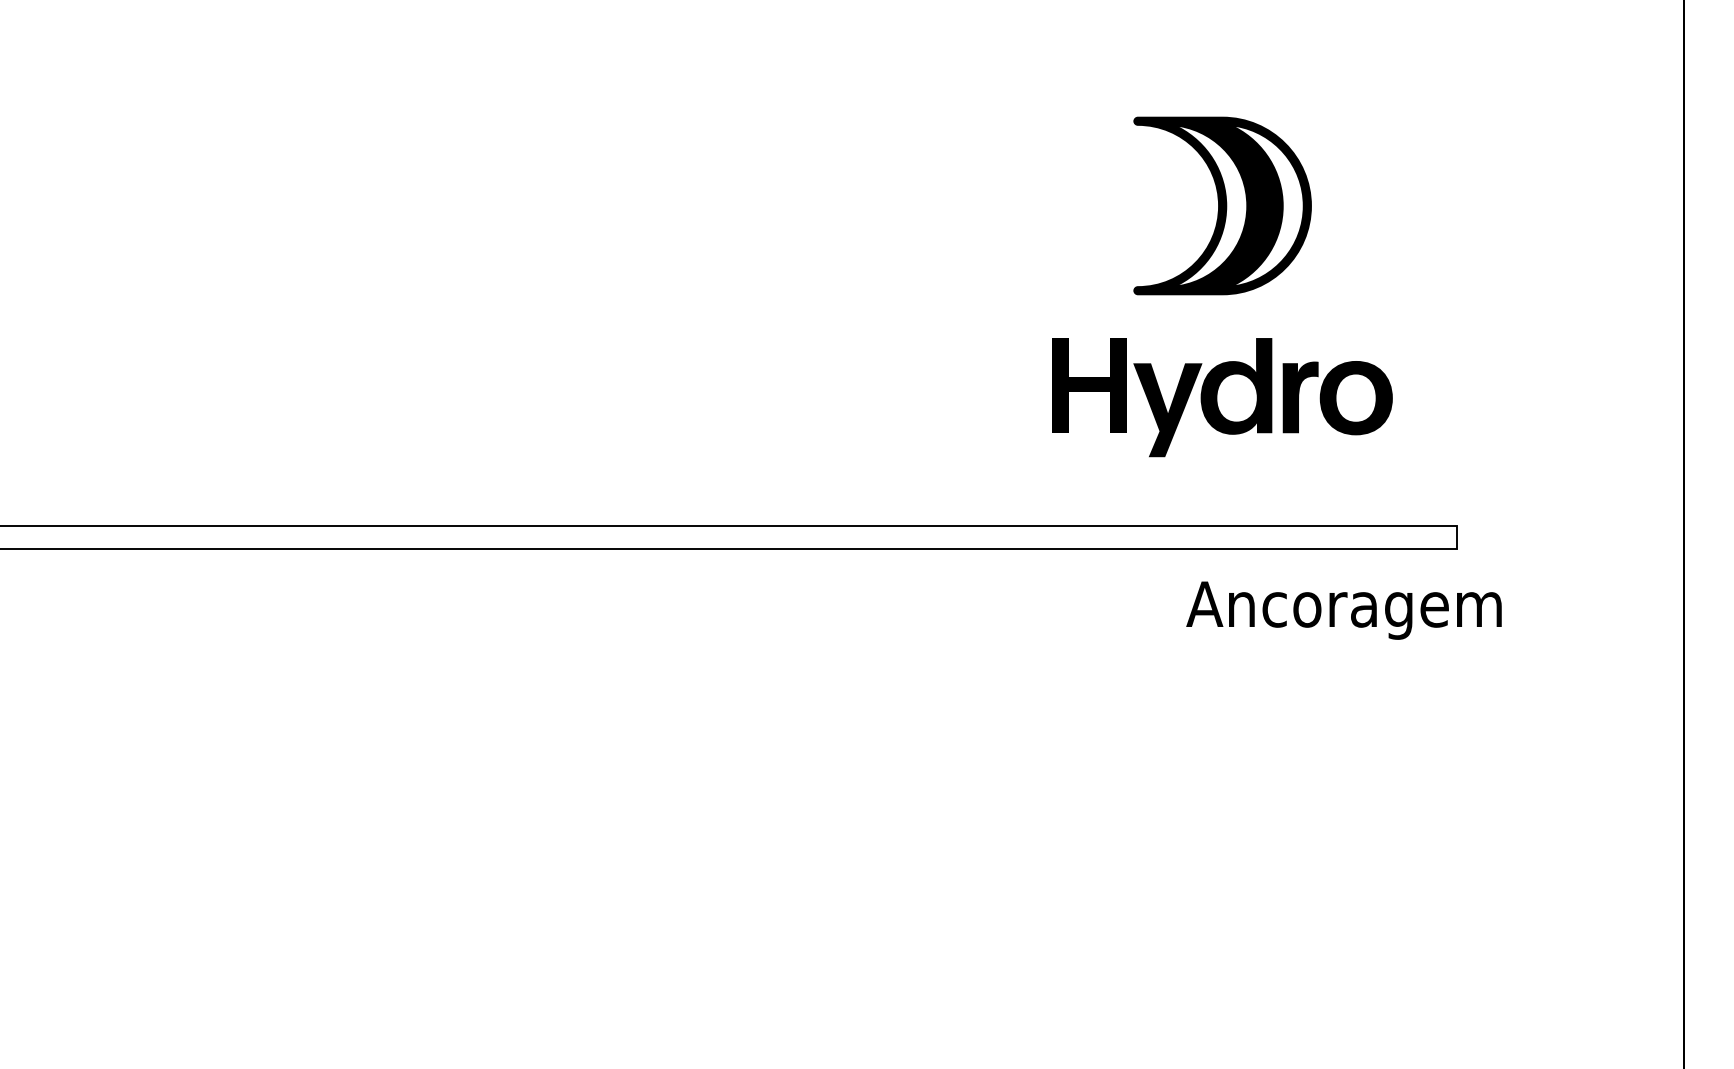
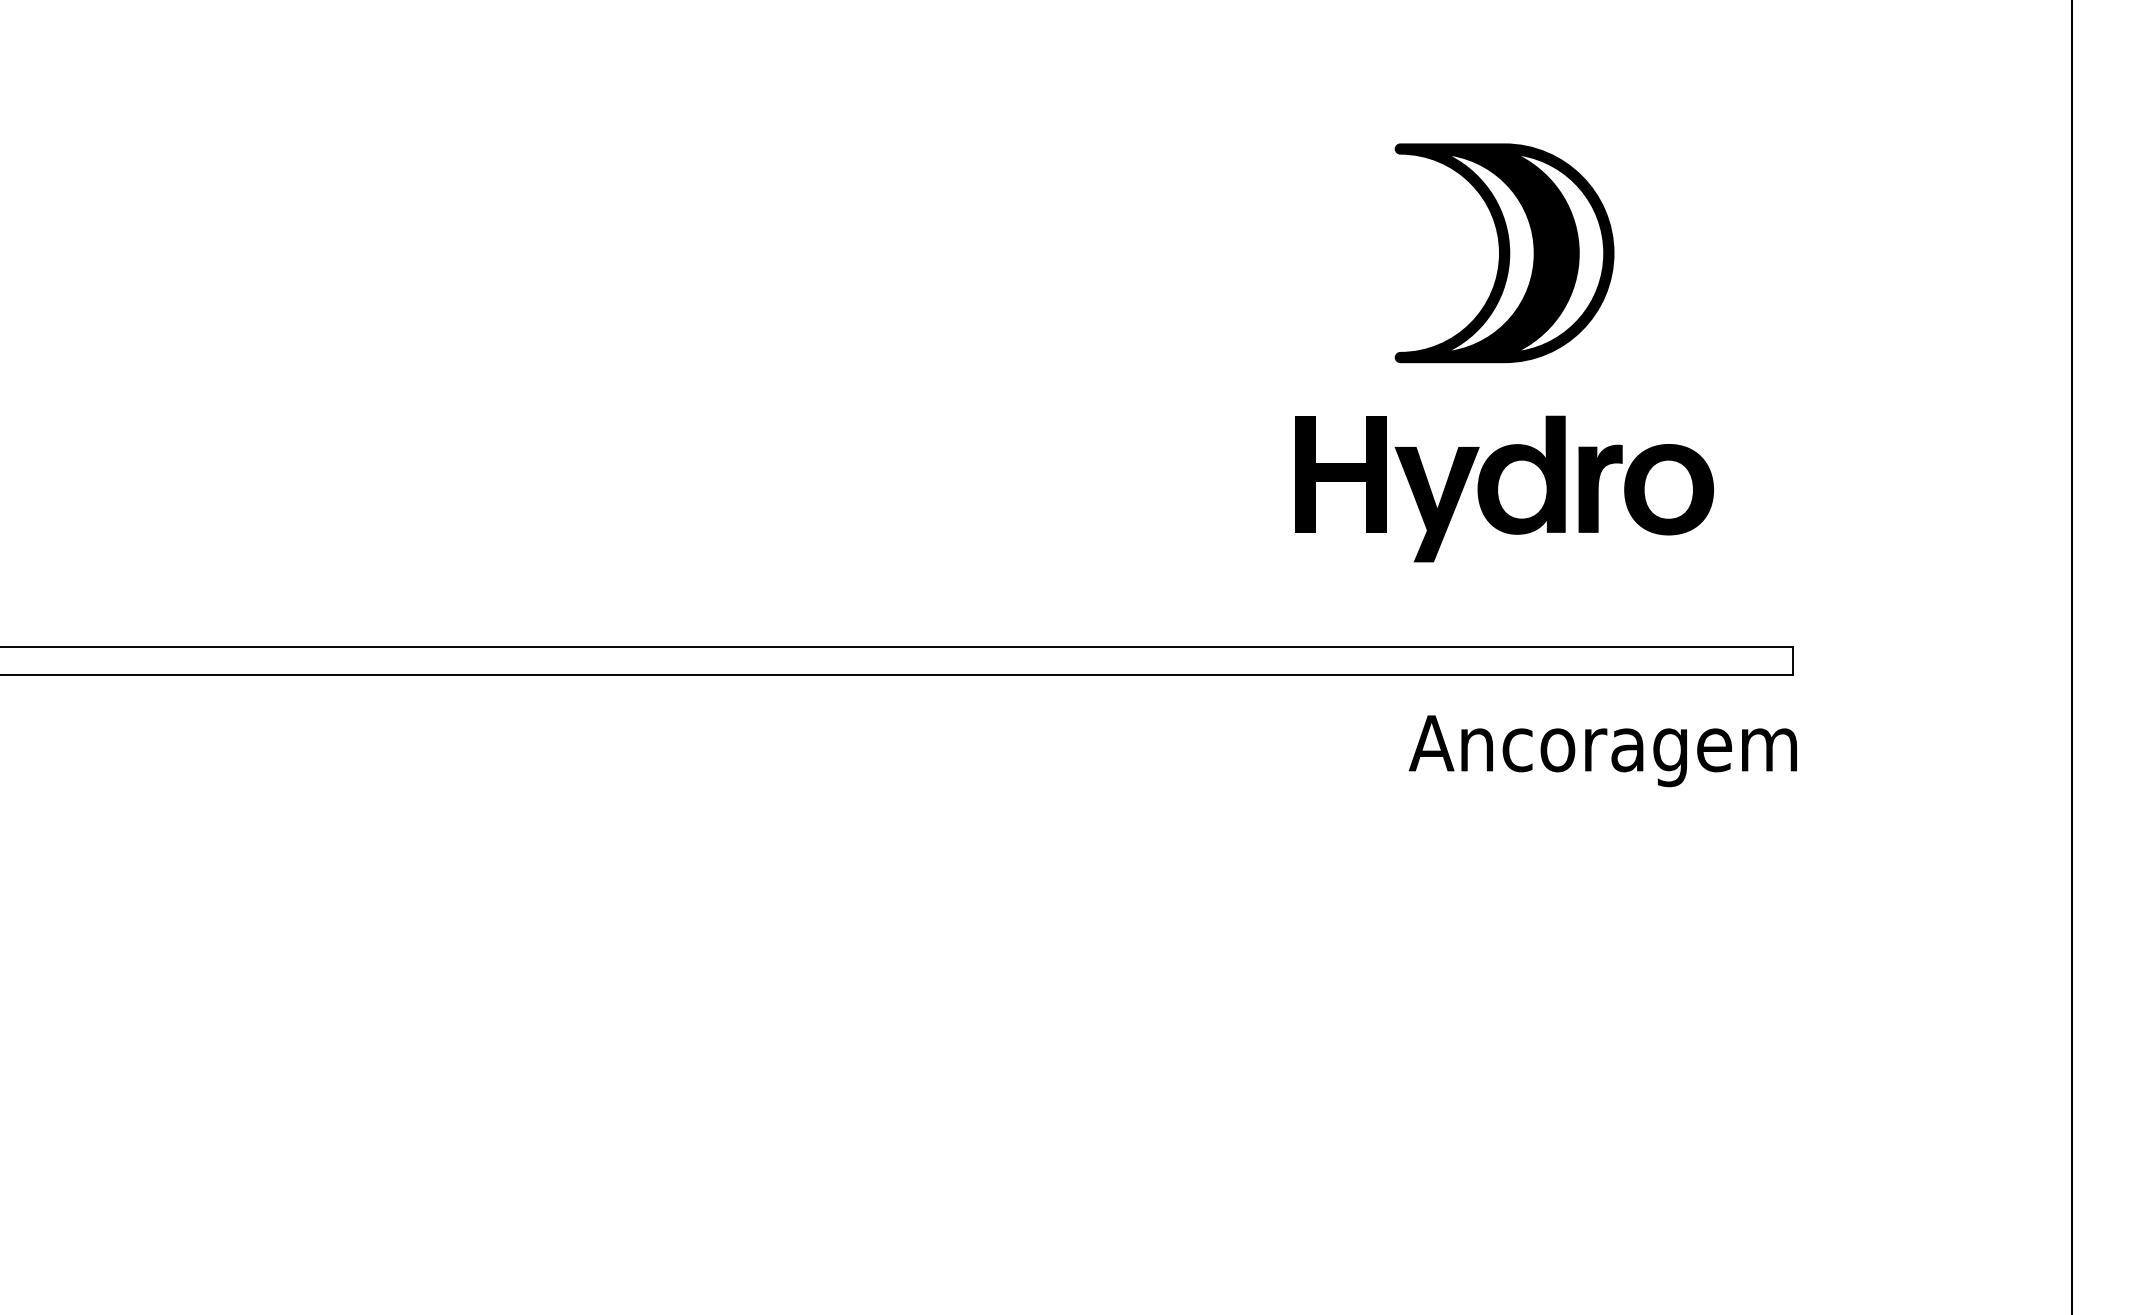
text: (1343, 610) -> (1602, 751), moved

